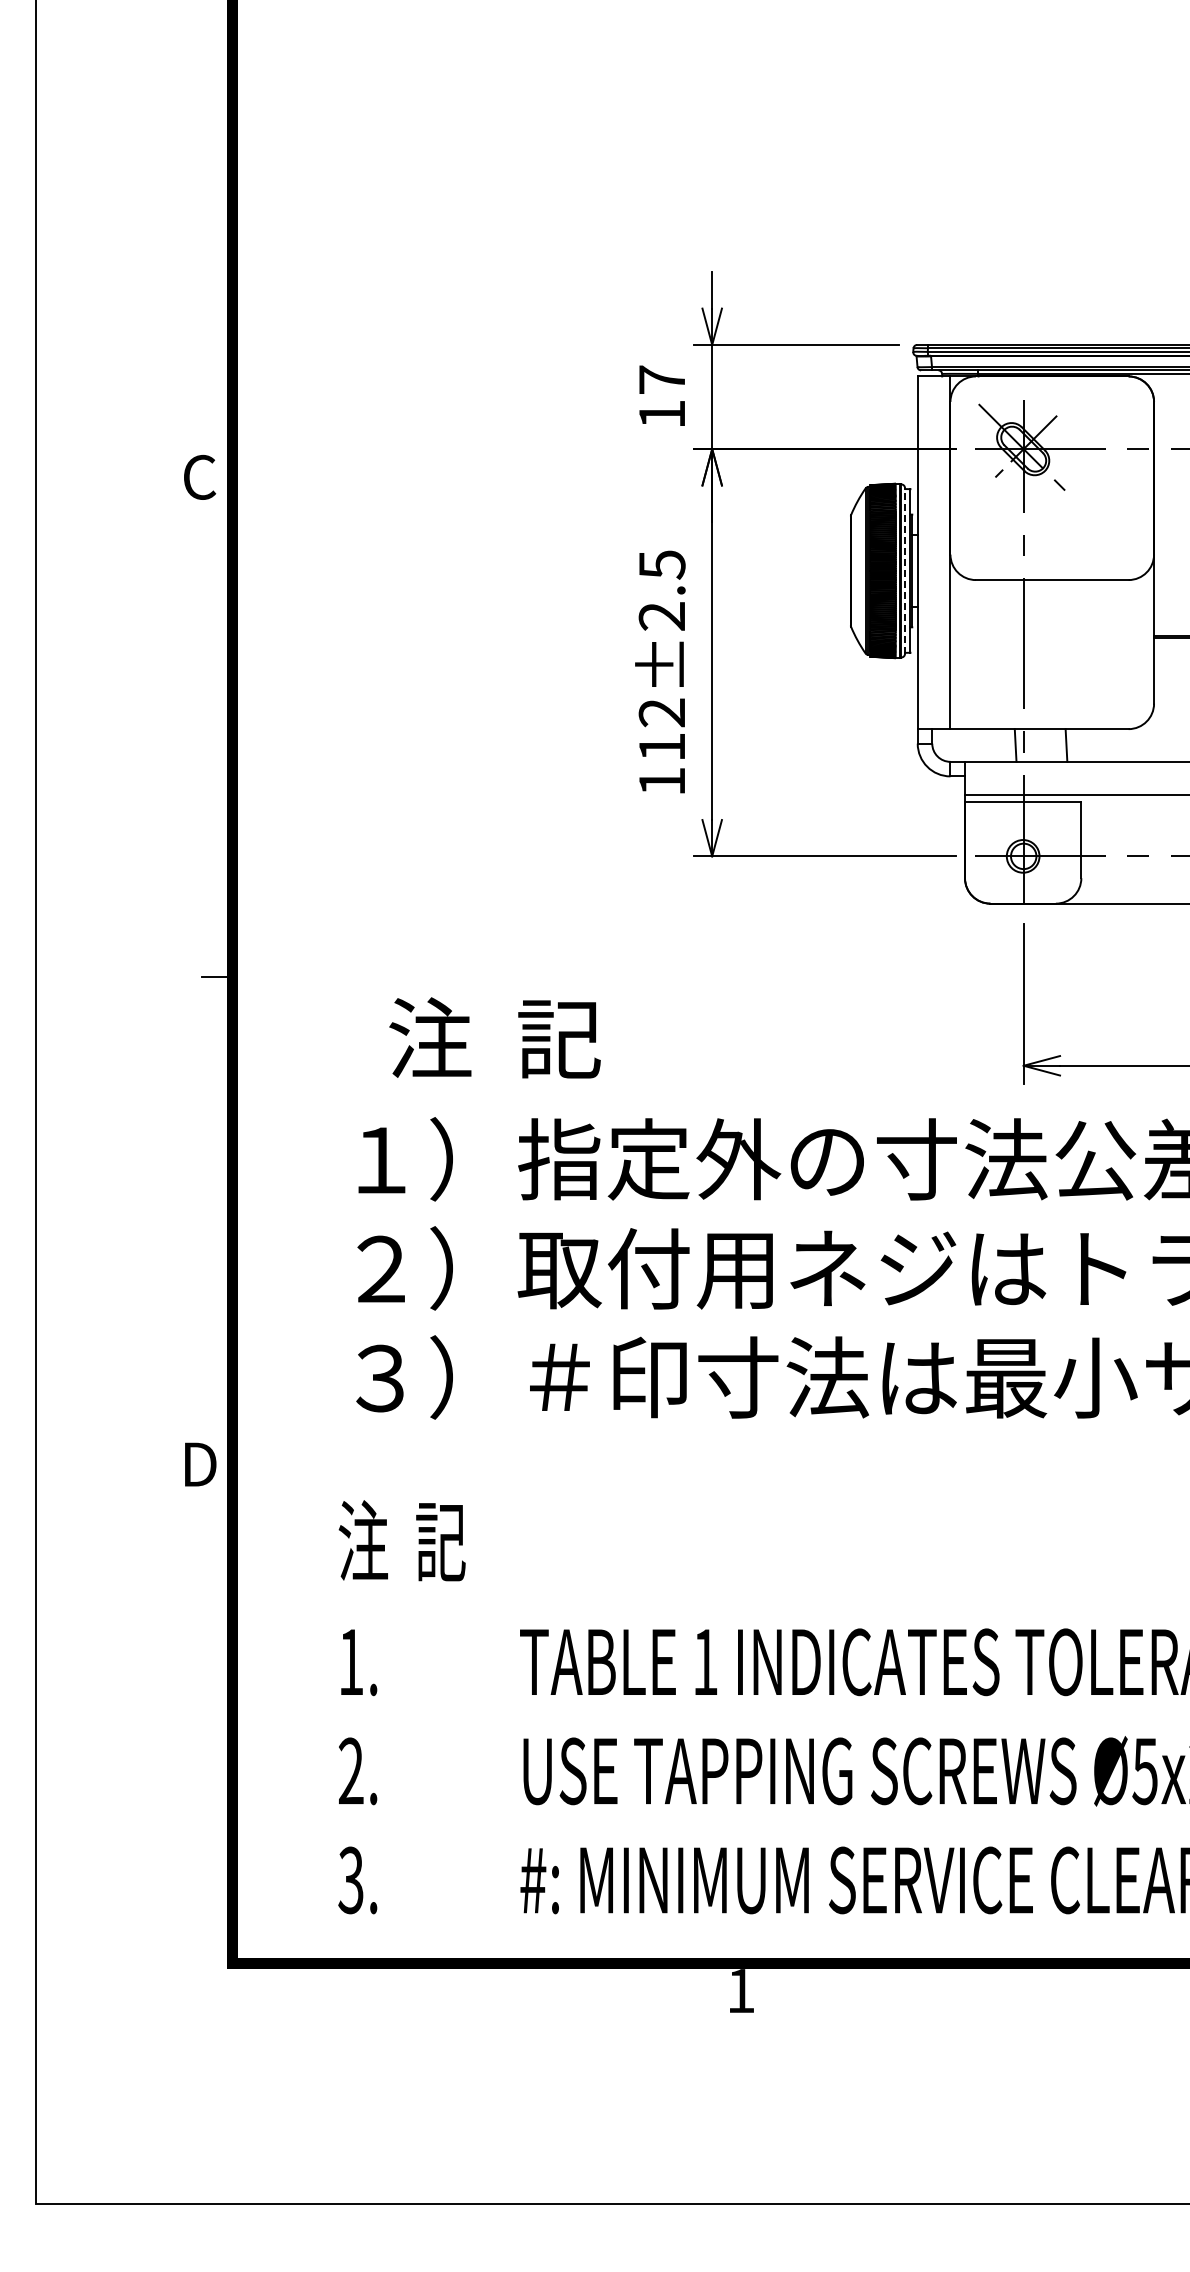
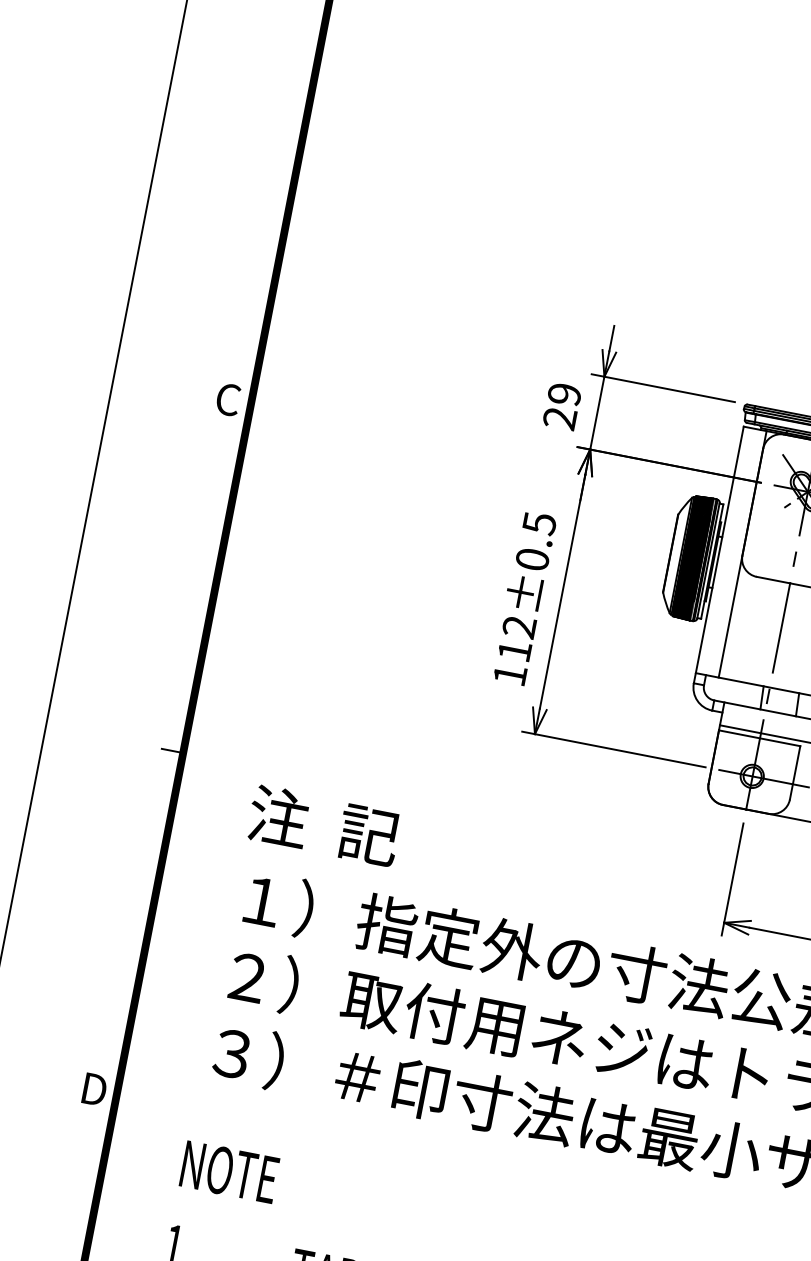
text: (661, 396) -> (561, 405), 17 -> 29
line: (905, 570) -> (708, 560), dashed -> solid
text: (661, 616) -> (532, 559), 112±2.5 -> 112±0.5
text: (494, 1037) -> (323, 825), moved
text: (406, 1540) -> (228, 1170), 注  記 -> NOTE

